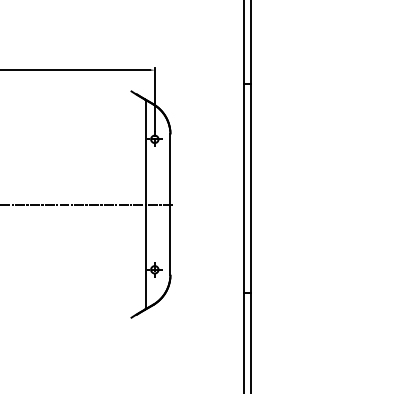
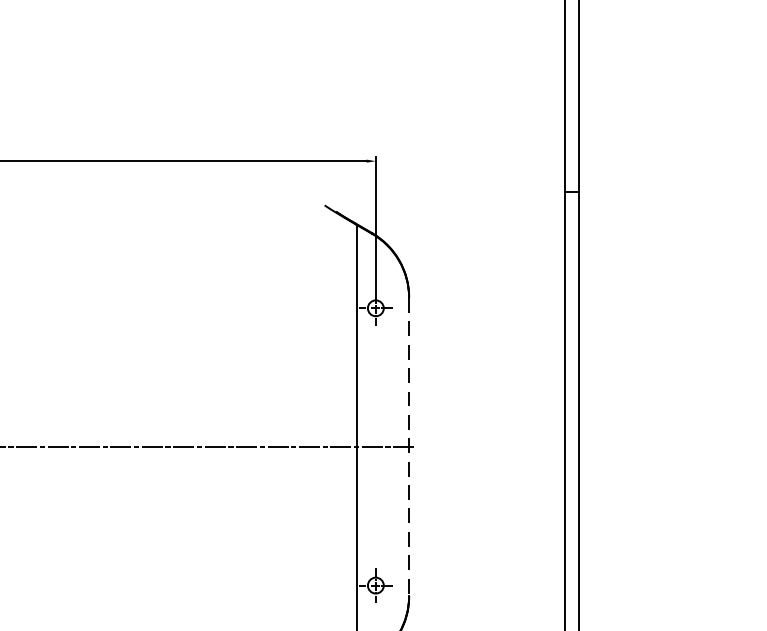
line: (170, 205) -> (409, 448), solid -> dashed

